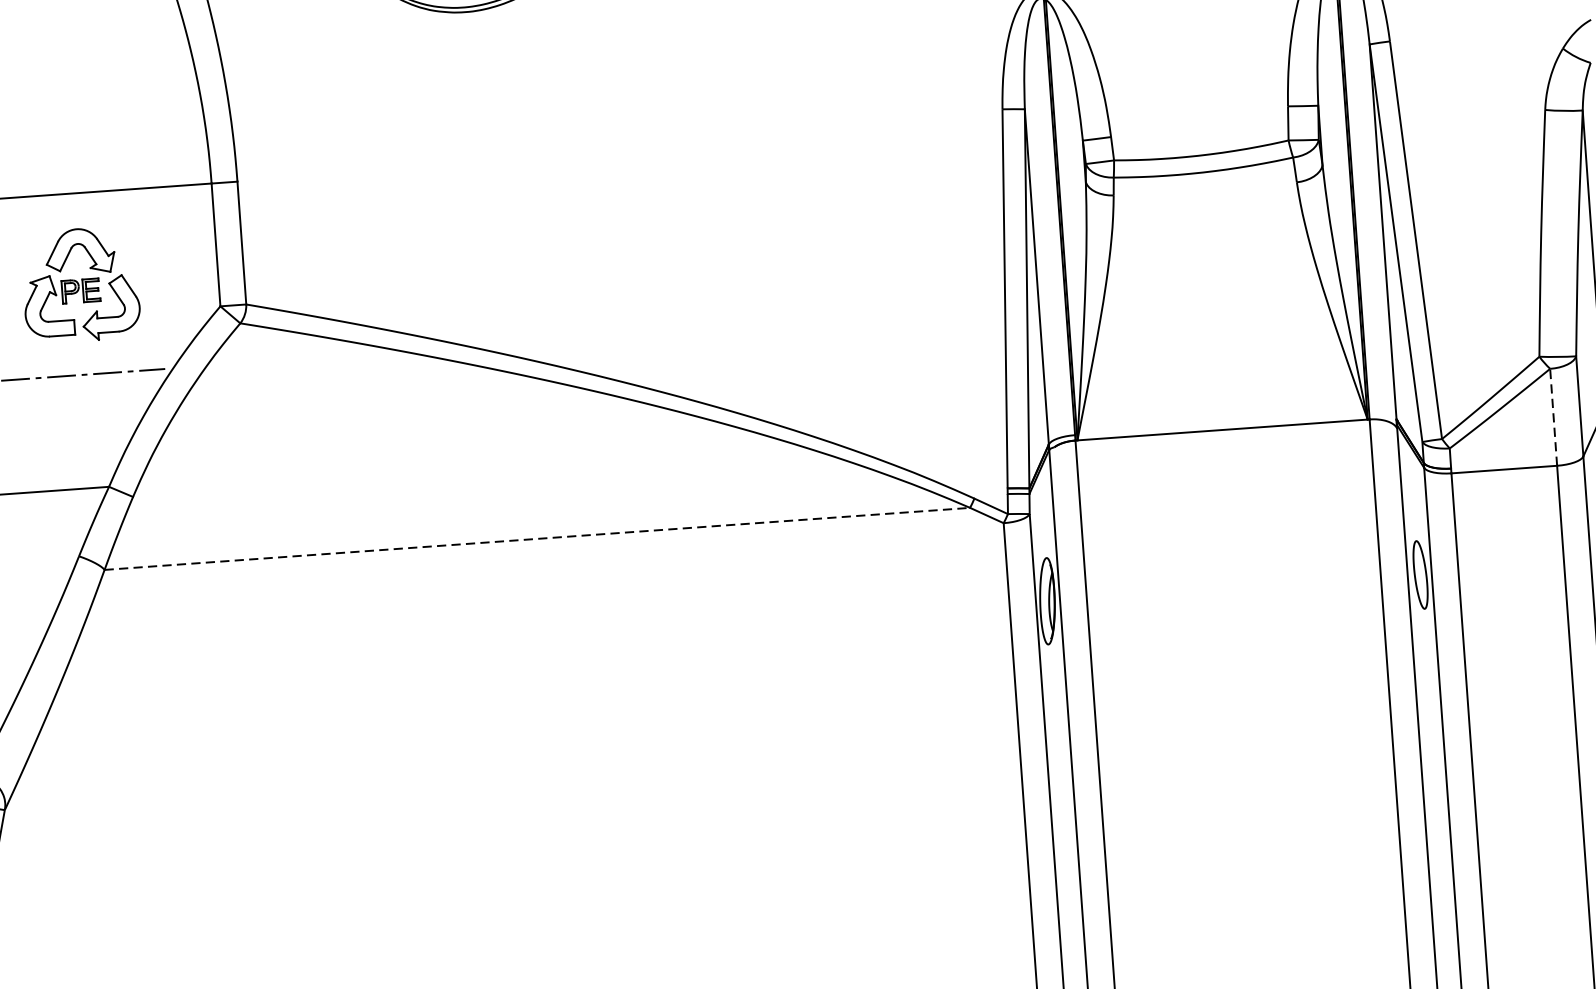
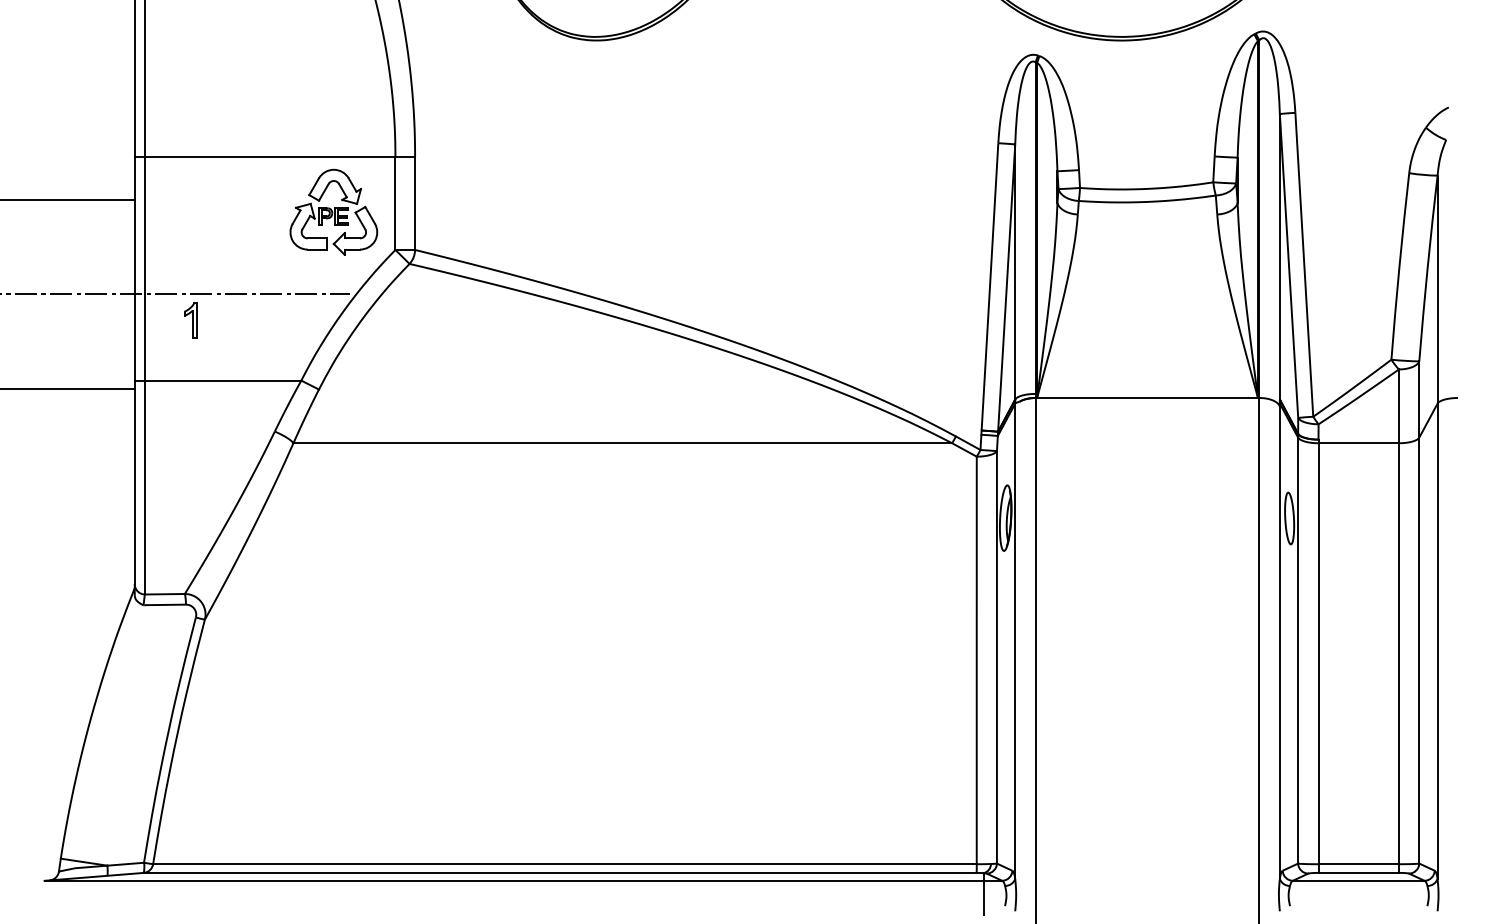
part: (80, 284) -> (333, 211), moved
line: (1553, 417) -> (1398, 406), dashed -> solid
line: (538, 539) -> (623, 443), dashed -> solid

